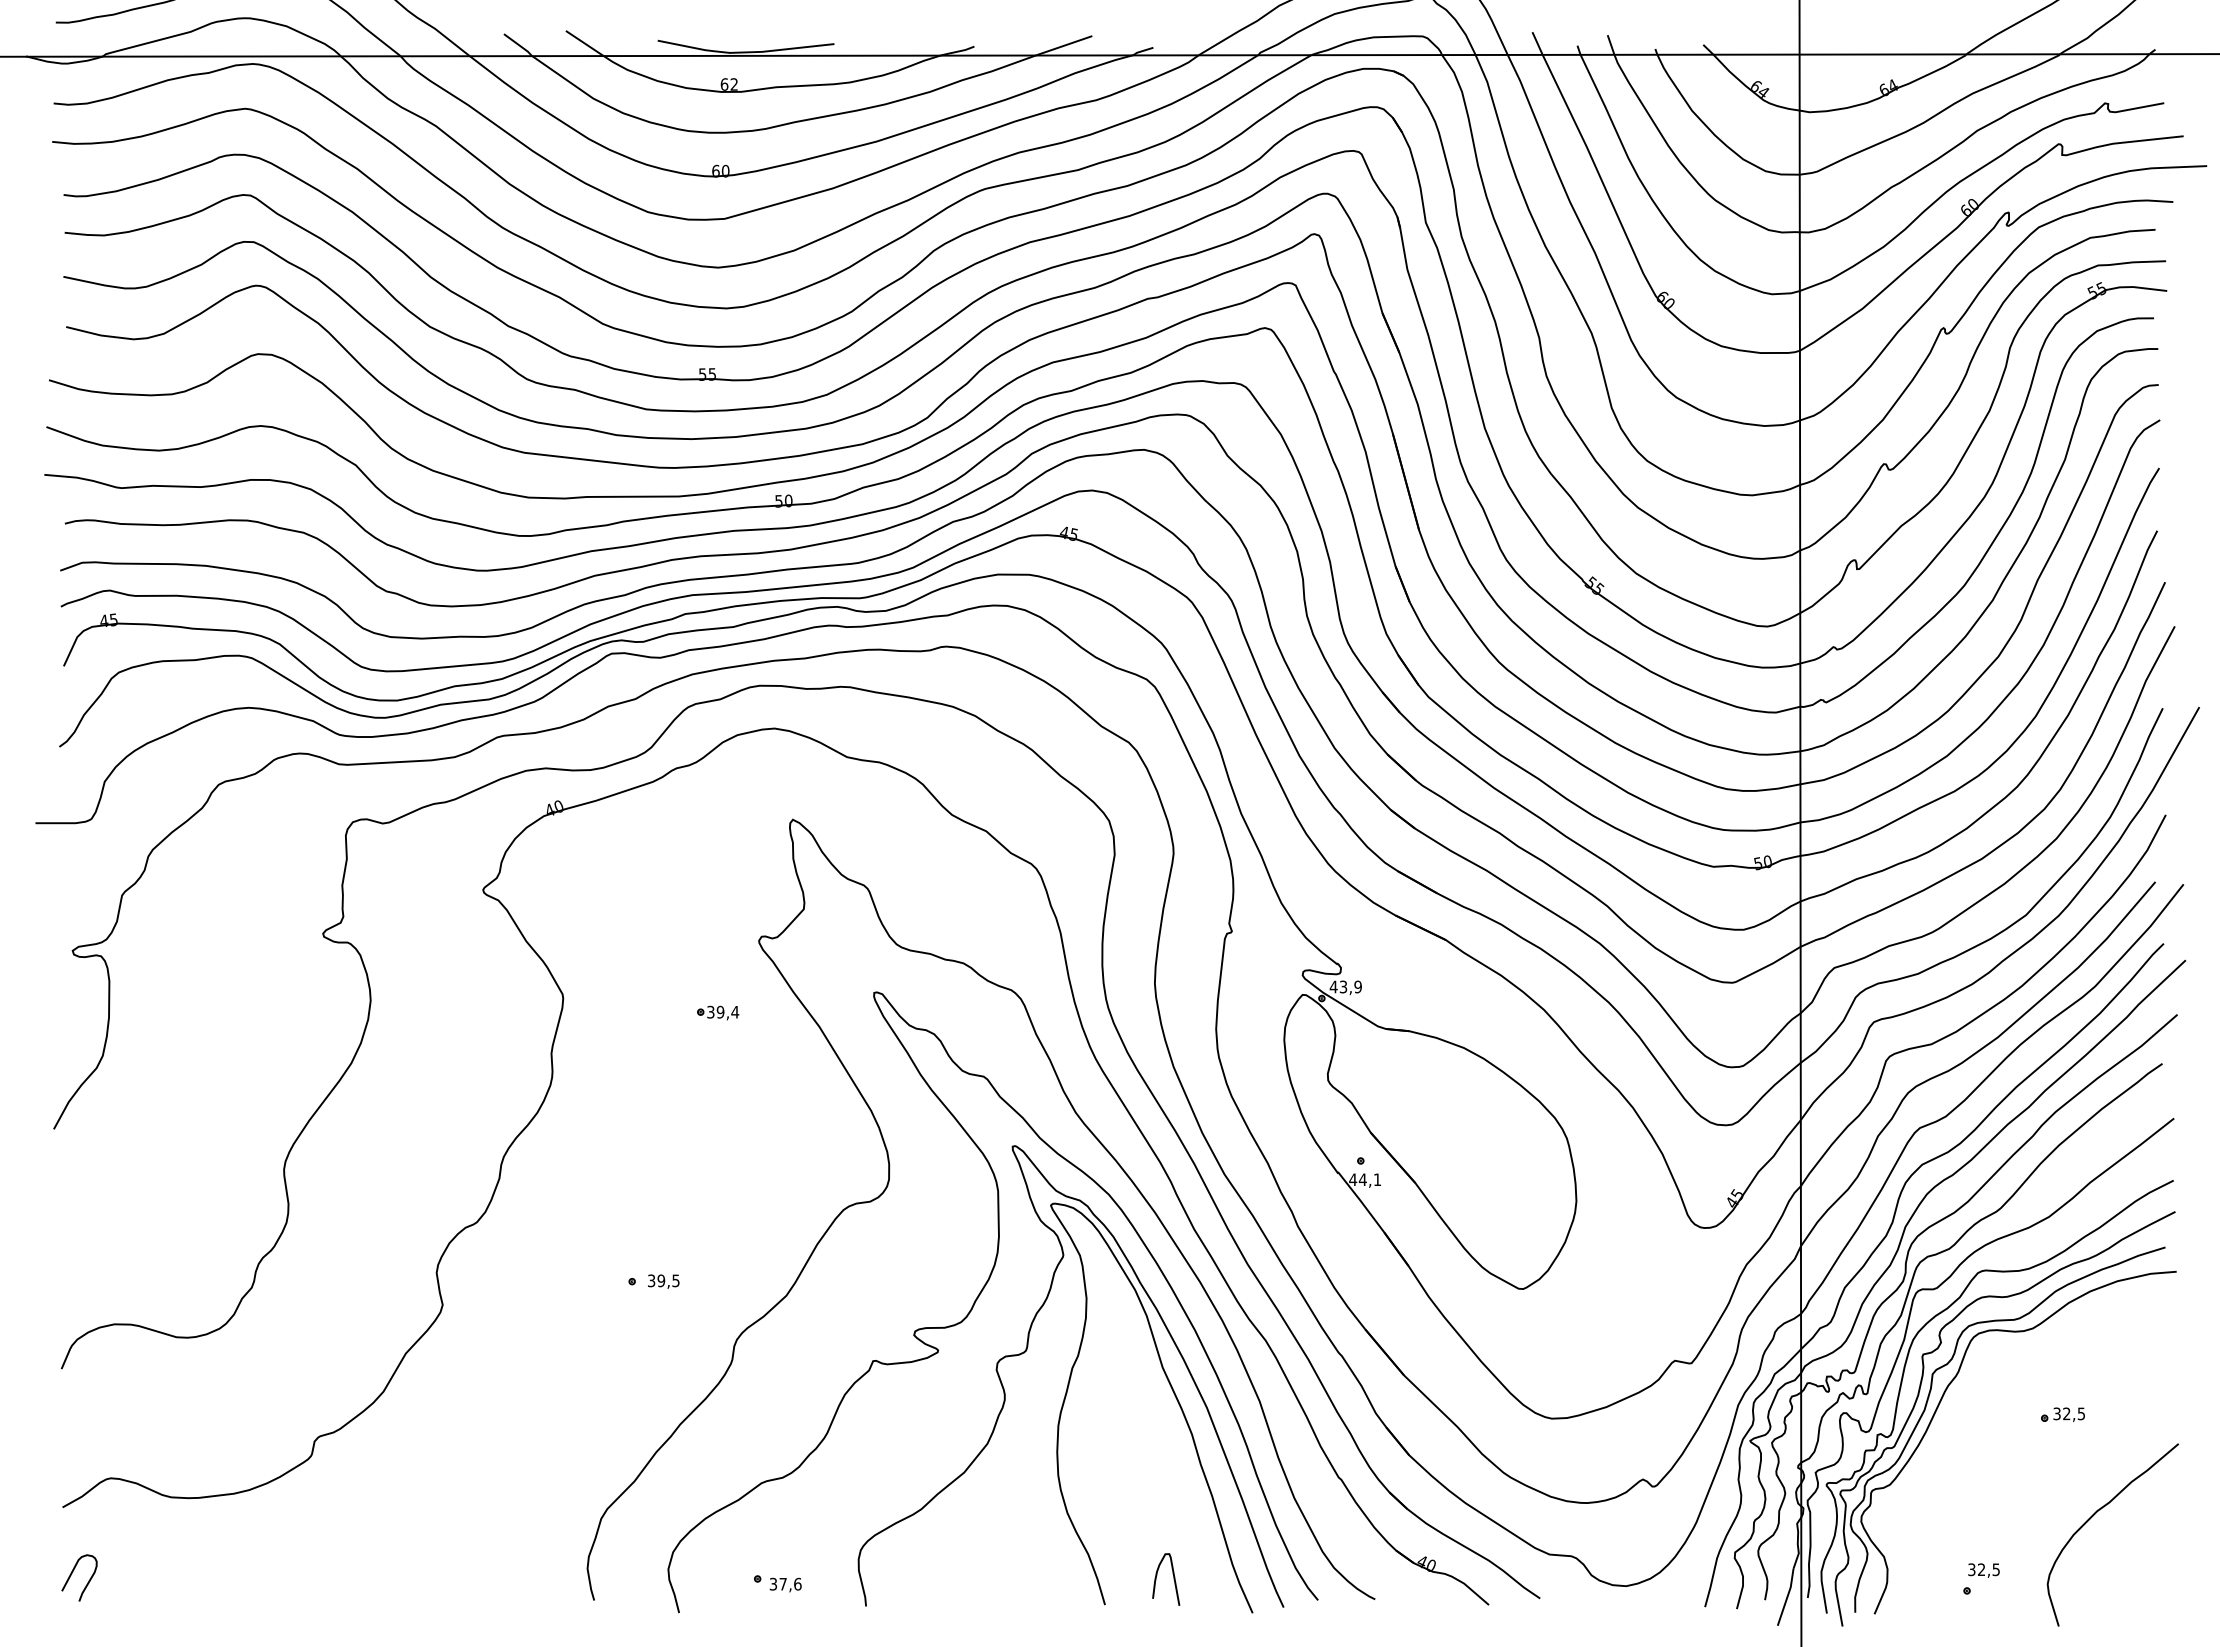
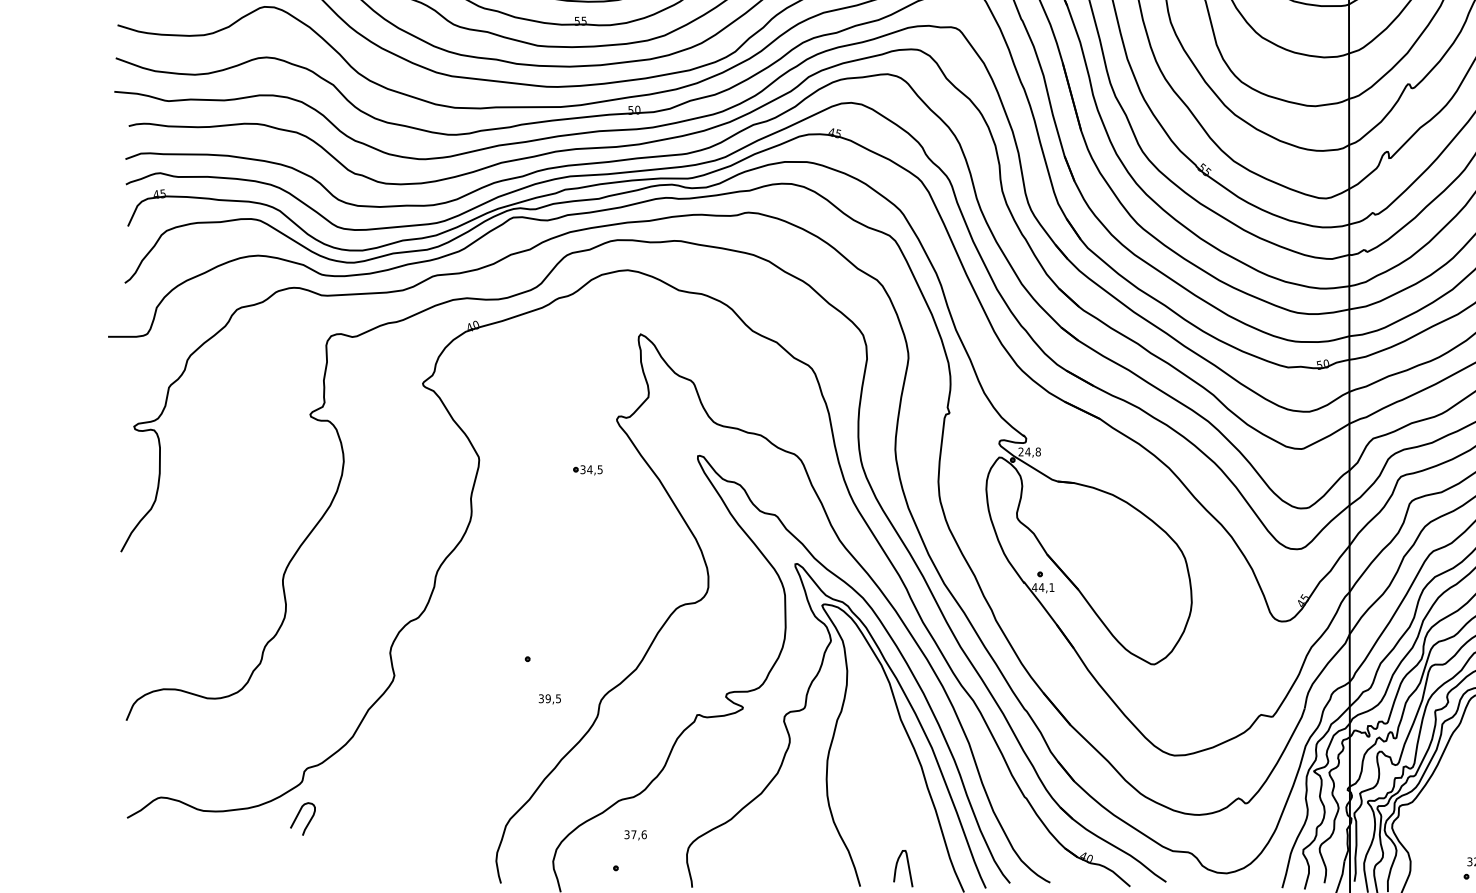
text: (1345, 986) -> (1029, 451), 43,9 -> 24,8
text: (727, 1011) -> (594, 469), 39,4 -> 34,5
text: (663, 1281) -> (549, 699), moved
curve: (72, 1573) -> (297, 815), moved
text: (785, 1584) -> (635, 834), moved

